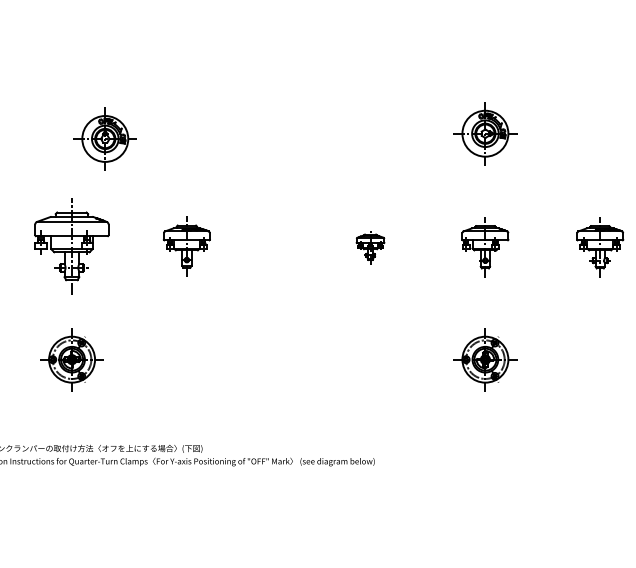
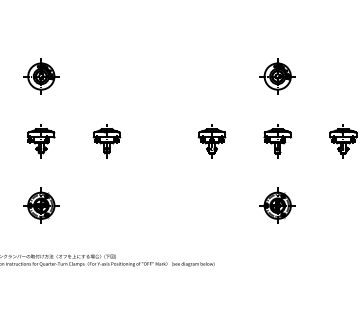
part: (105, 138) -> (41, 76), moved
part: (72, 247) -> (41, 141), size x0.62
part: (369, 247) -> (211, 141), size x1.67

